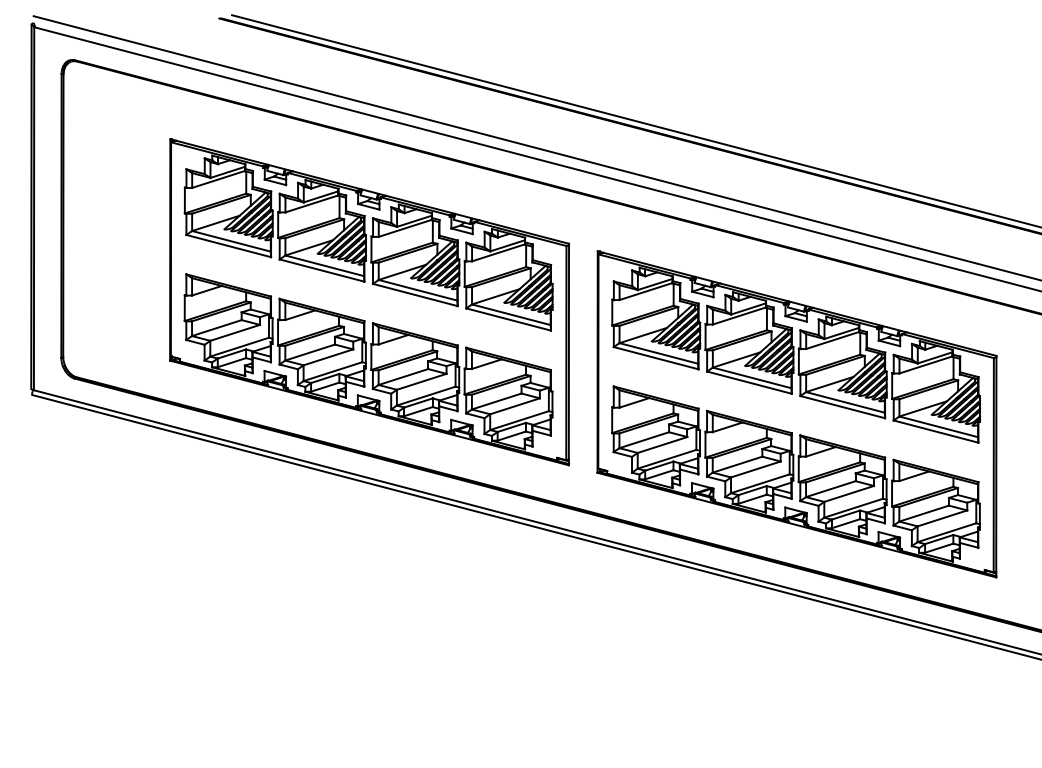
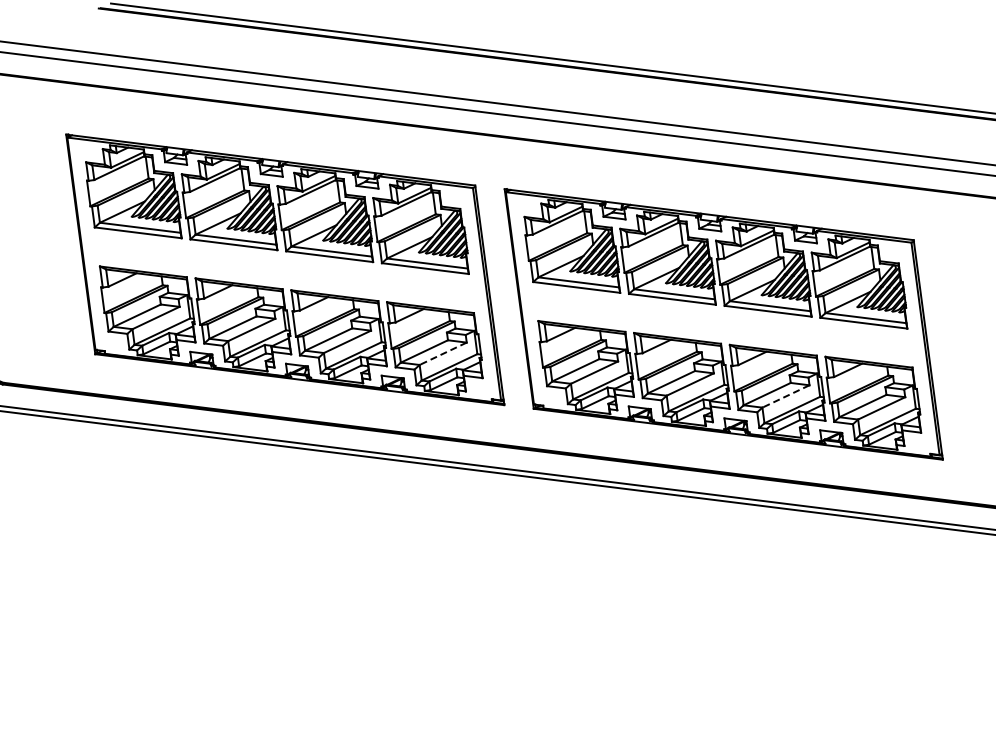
line: (514, 406) -> (442, 354), solid -> dashed
line: (848, 494) -> (785, 397), solid -> dashed

